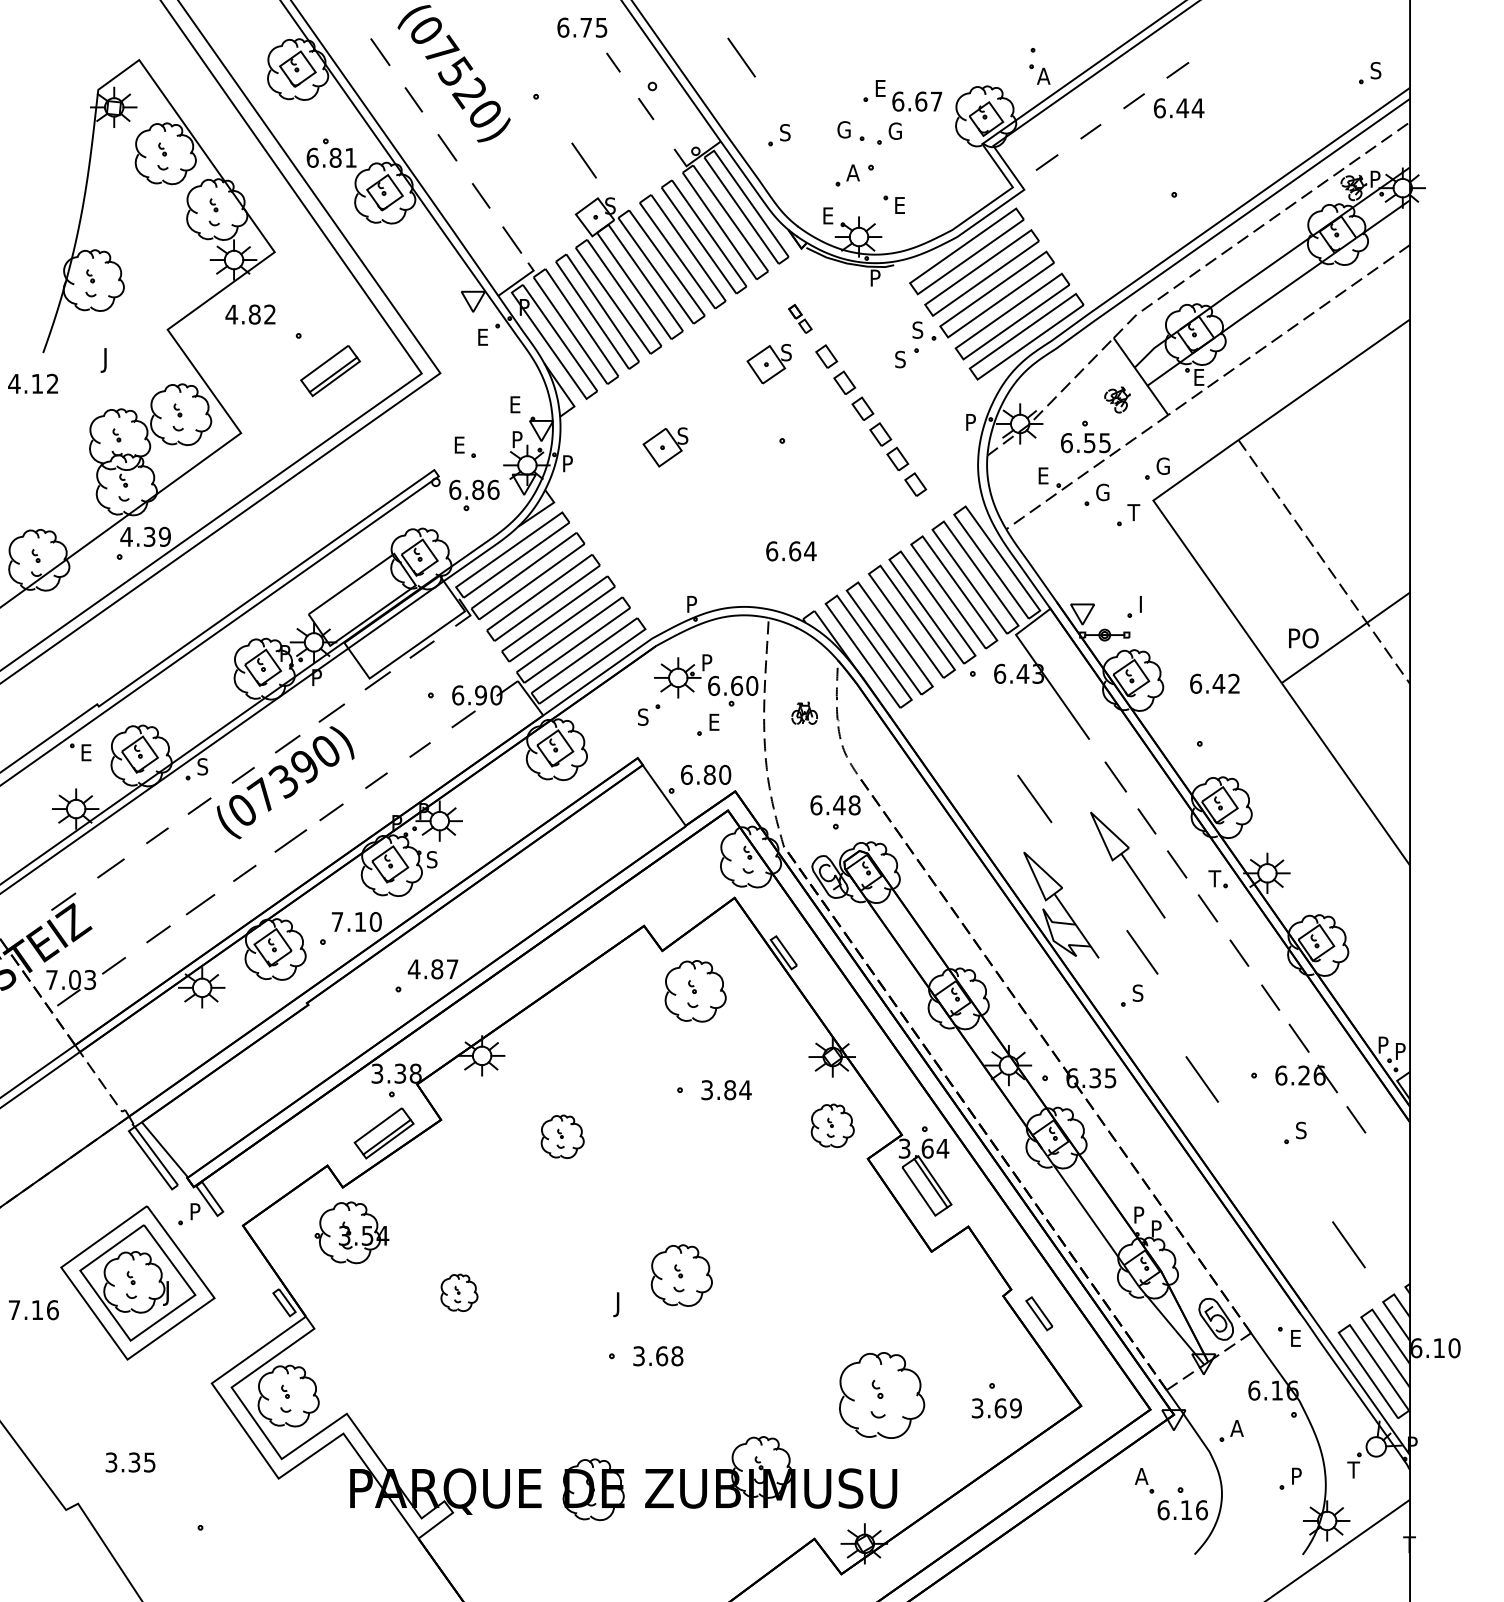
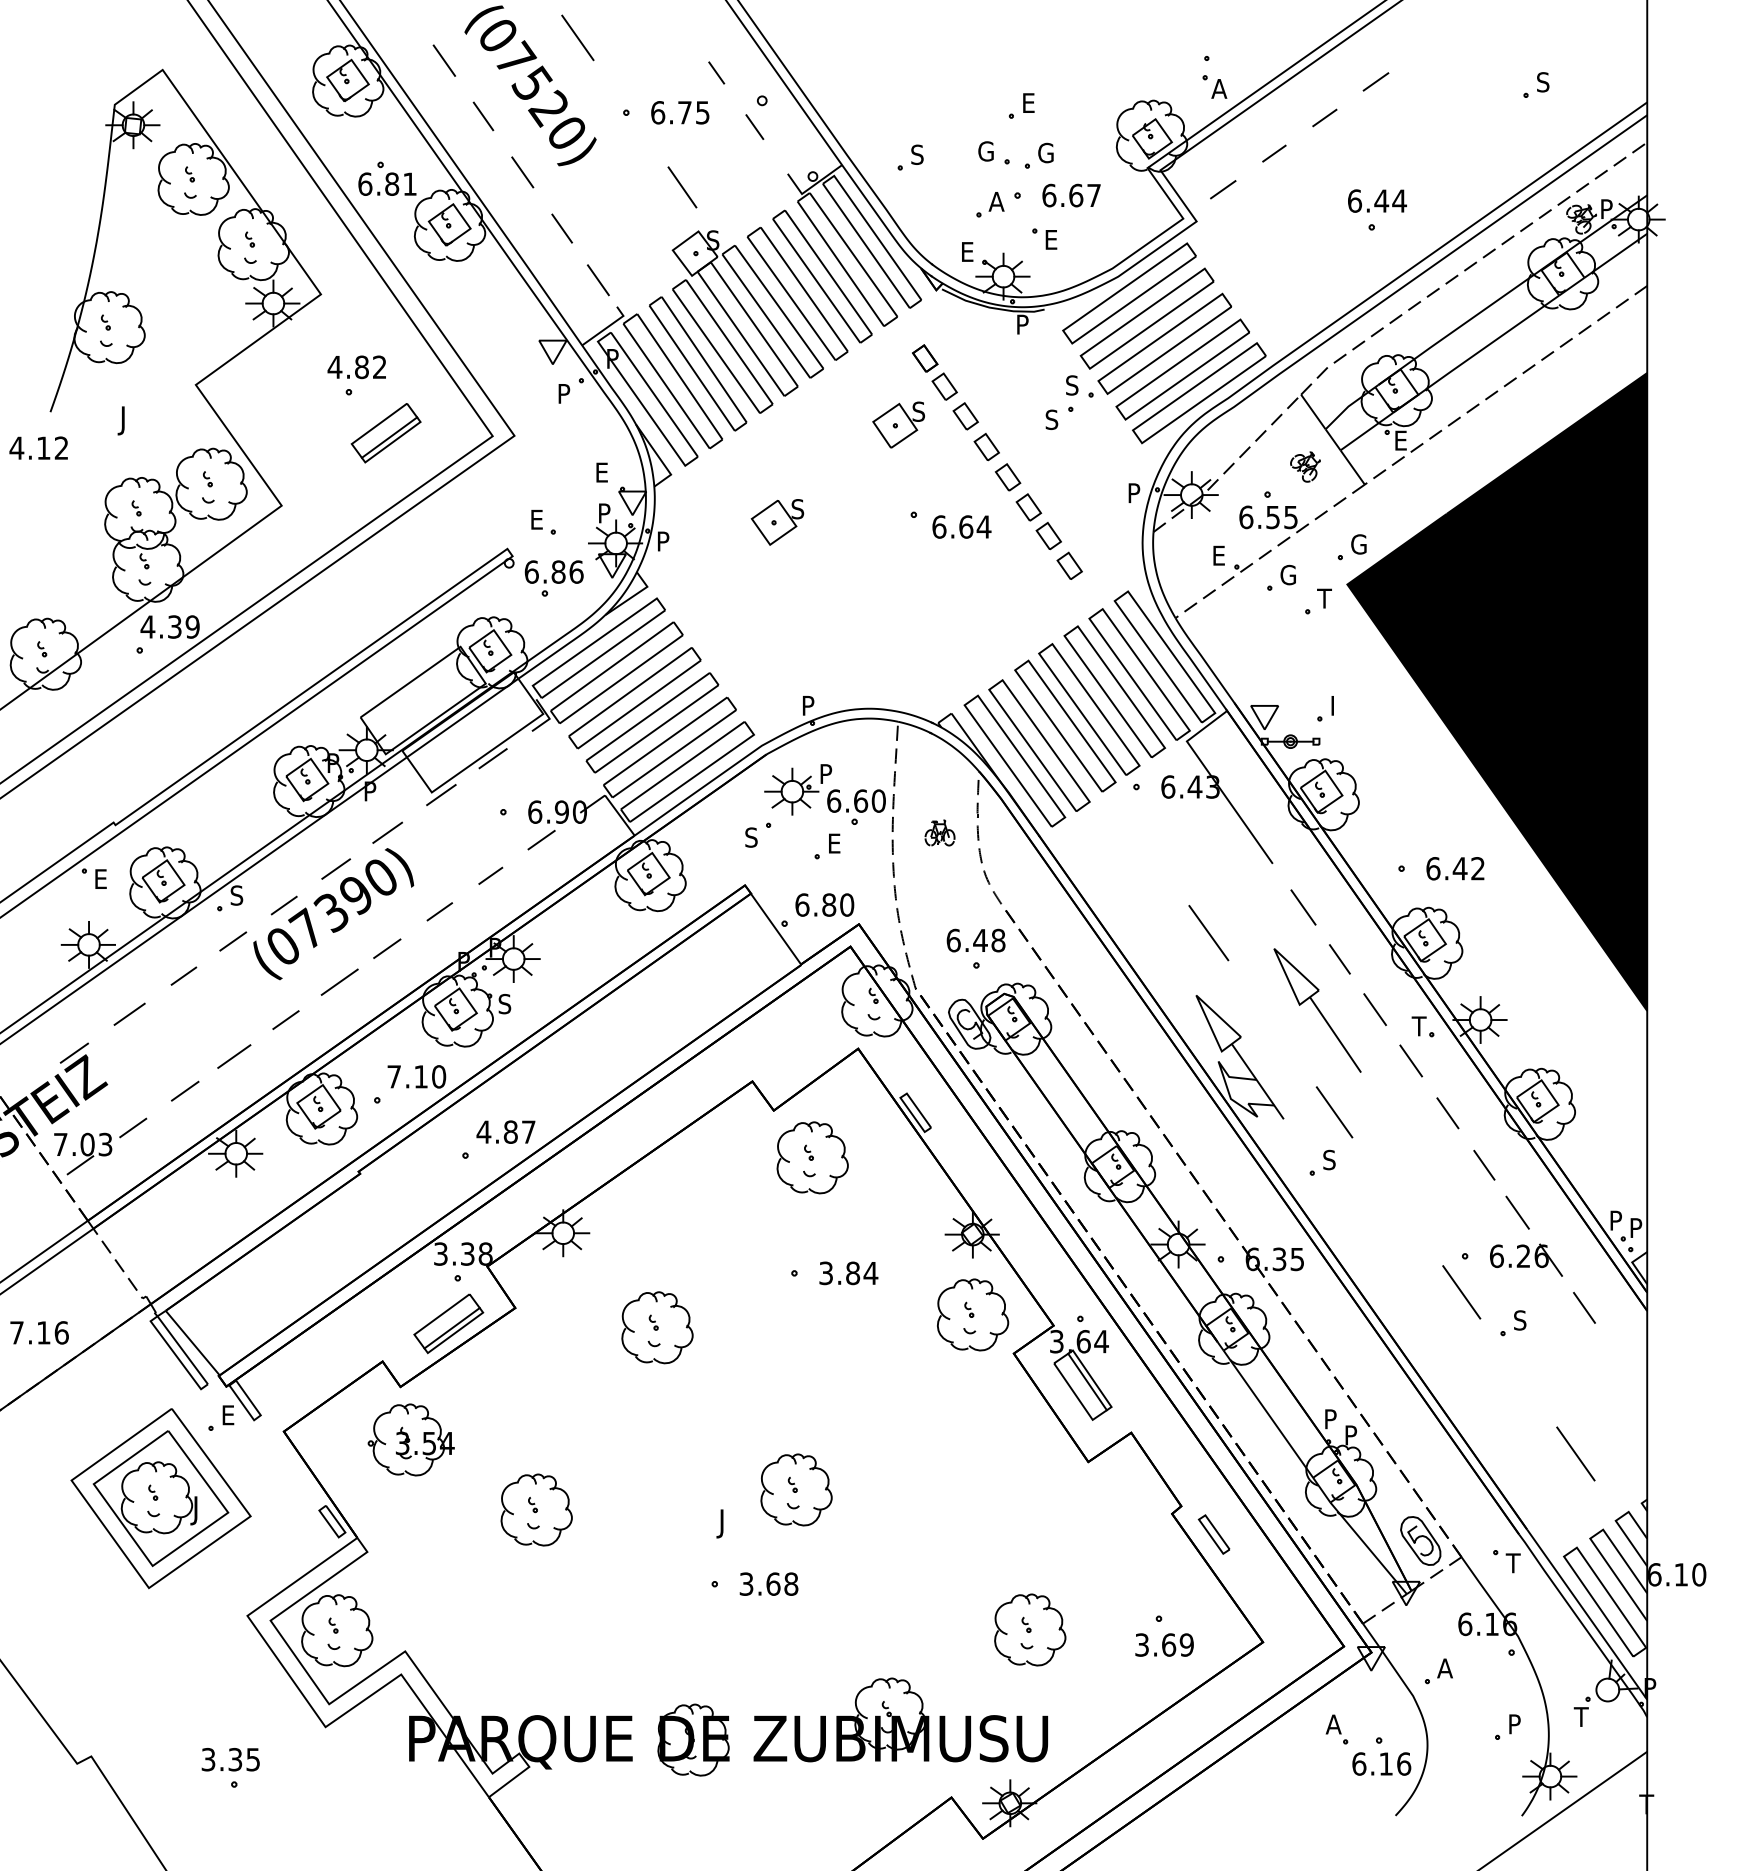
text: (582, 27) -> (680, 112), moved
line: (741, 57) -> (577, 37), moved
part: (1370, 73) -> (1536, 85), moved
text: (917, 101) -> (1071, 195), moved
text: (1179, 108) -> (1377, 201), moved
text: (250, 314) -> (356, 367), moved
part: (800, 318) -> (935, 371), size x1.67
text: (483, 336) -> (564, 392), E -> P
text: (791, 551) -> (962, 527), moved
fill: (1281, 592) -> (1497, 691), added
text: (1214, 683) -> (1455, 868), moved
line: (1201, 1079) -> (1460, 1292), moved
part: (832, 1125) -> (972, 1314), size x1.43
part: (562, 1136) -> (657, 1327), size x1.43
text: (196, 1211) -> (229, 1415), P -> E
part: (459, 1292) -> (536, 1509), size x1.67
text: (33, 1310) -> (39, 1333), moved
text: (1295, 1338) -> (1513, 1563), E -> T
part: (881, 1395) -> (1029, 1629), size x0.71
text: (130, 1462) -> (230, 1759), moved

